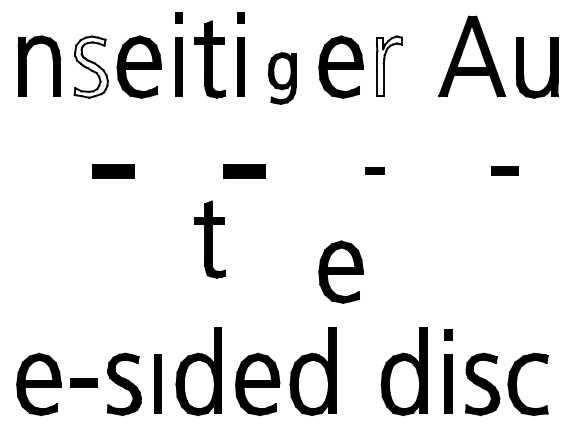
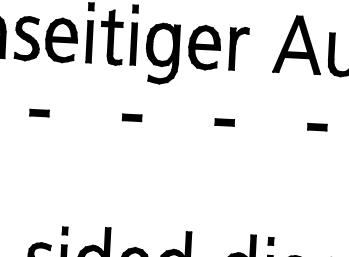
fill: (90, 66) -> (26, 38), added
fill: (388, 66) -> (238, 48), added
part: (282, 78) -> (162, 53), size x1.67
part: (113, 170) -> (39, 112), size x0.62
part: (243, 170) -> (131, 117), size x0.62
part: (374, 170) -> (224, 122), size x1.43
part: (209, 239) -> (105, 165), removed
part: (340, 271) -> (196, 192), removed
part: (157, 334) -> (64, 230), added

